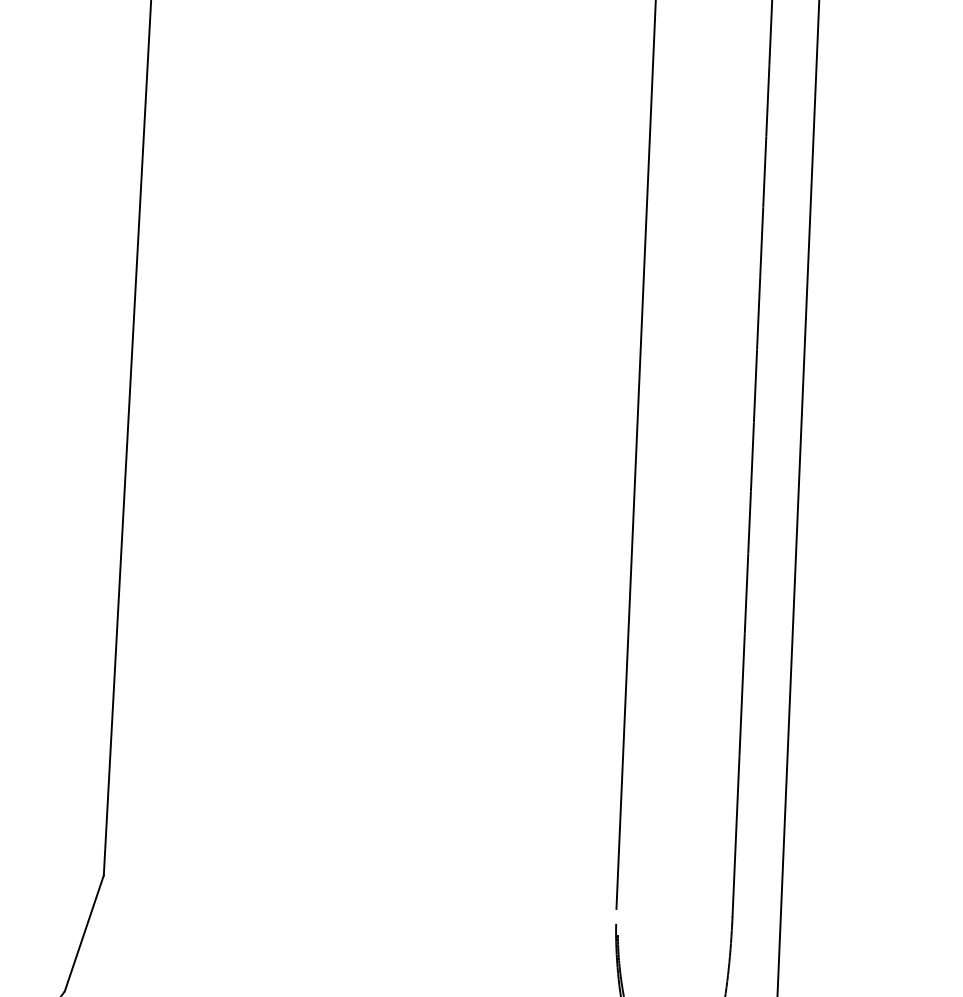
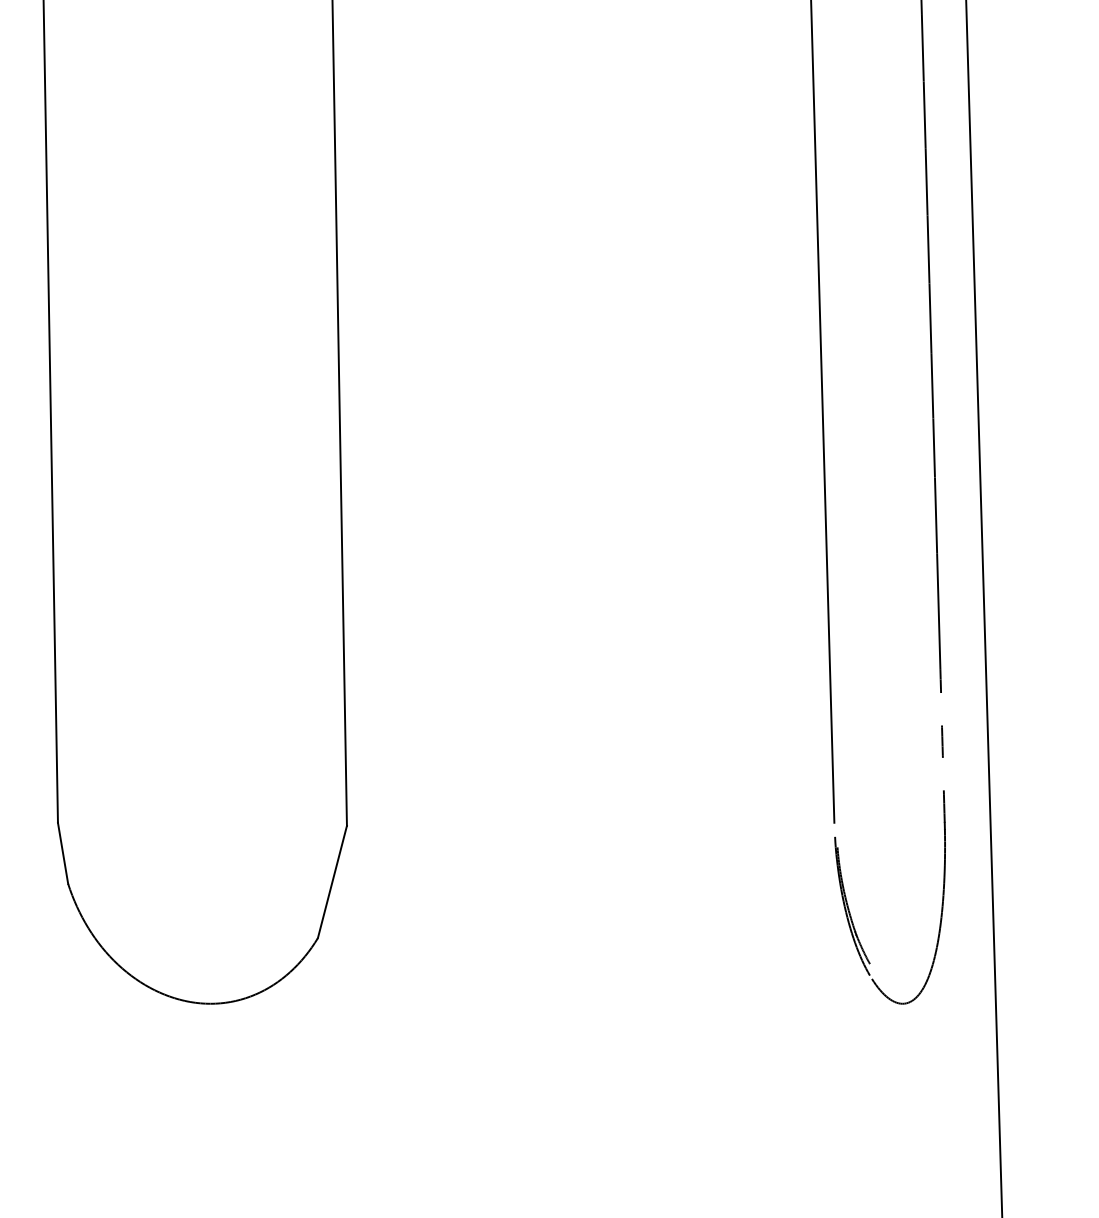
arc: (735, 836) -> (942, 746), solid -> dashed

